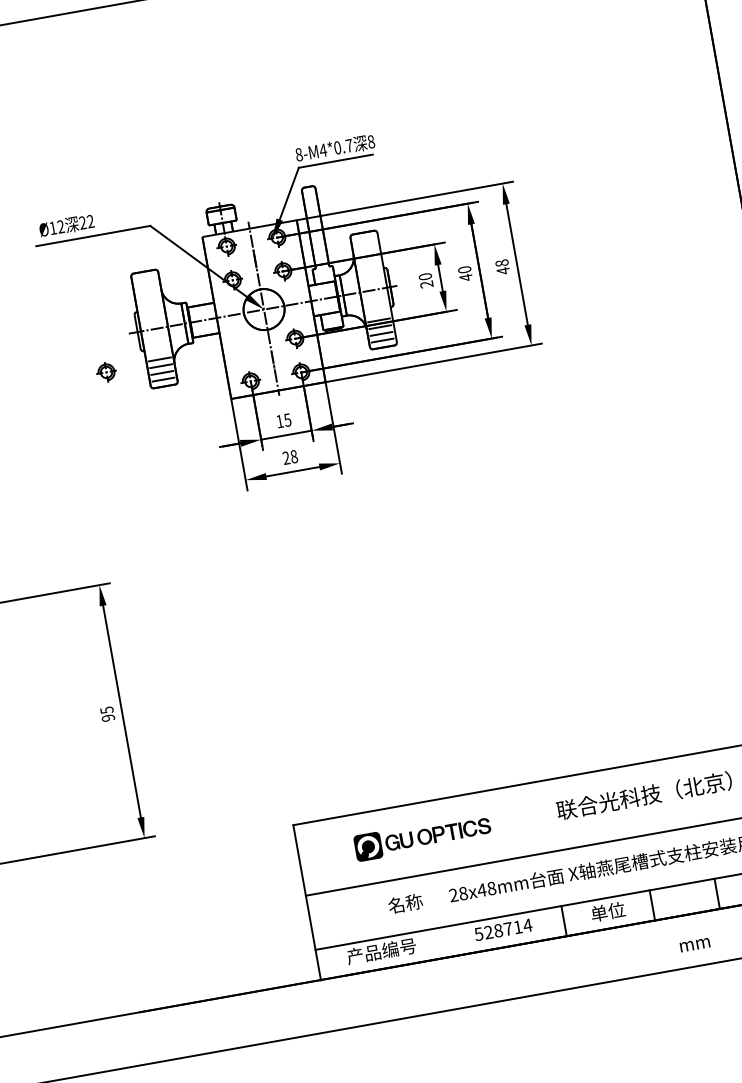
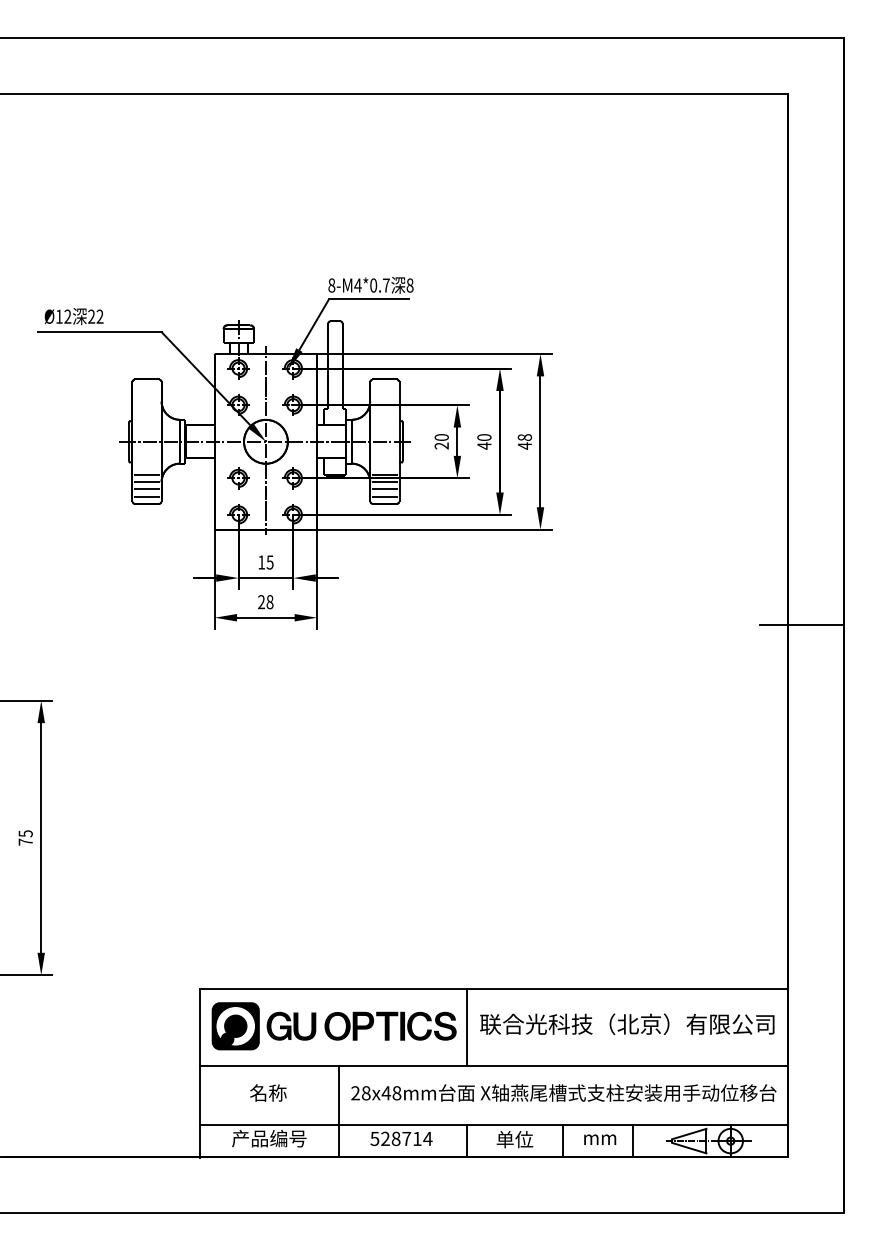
part: (106, 372) -> (238, 478), moved
text: (108, 717) -> (25, 841), 95 -> 75
line: (545, 816) -> (466, 1027), added
part: (422, 837) -> (333, 1026), size x1.67
text: (405, 903) -> (268, 1092), moved
line: (440, 914) -> (338, 1111), added
text: (695, 944) -> (600, 1139), moved

